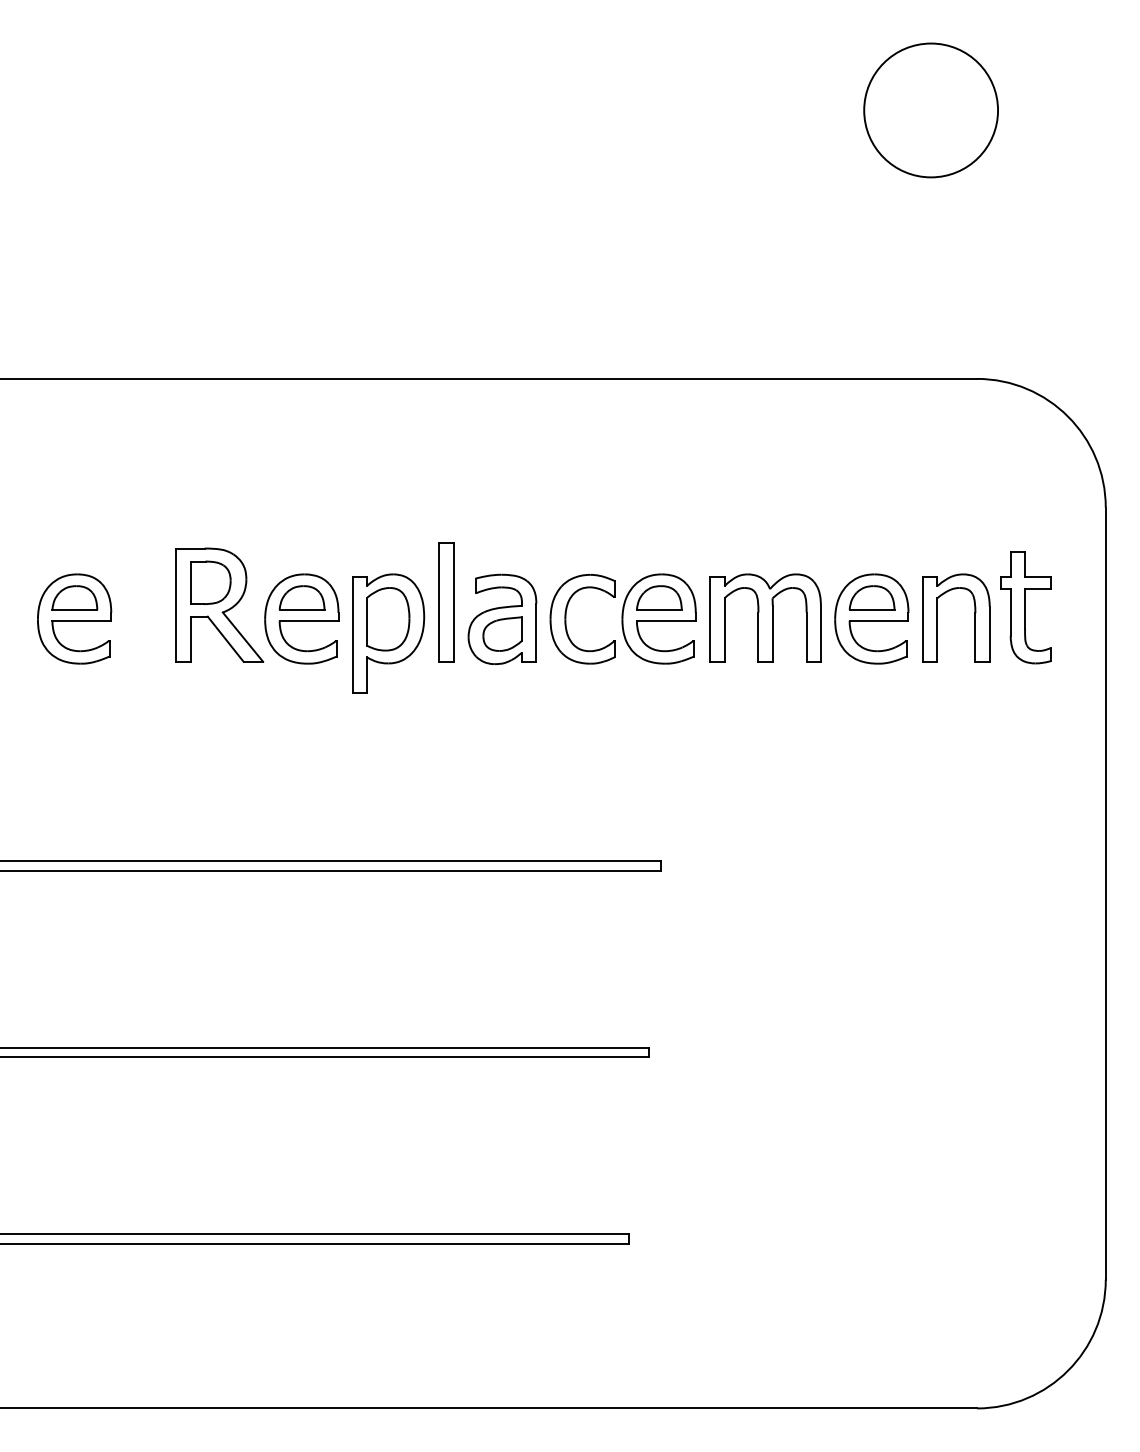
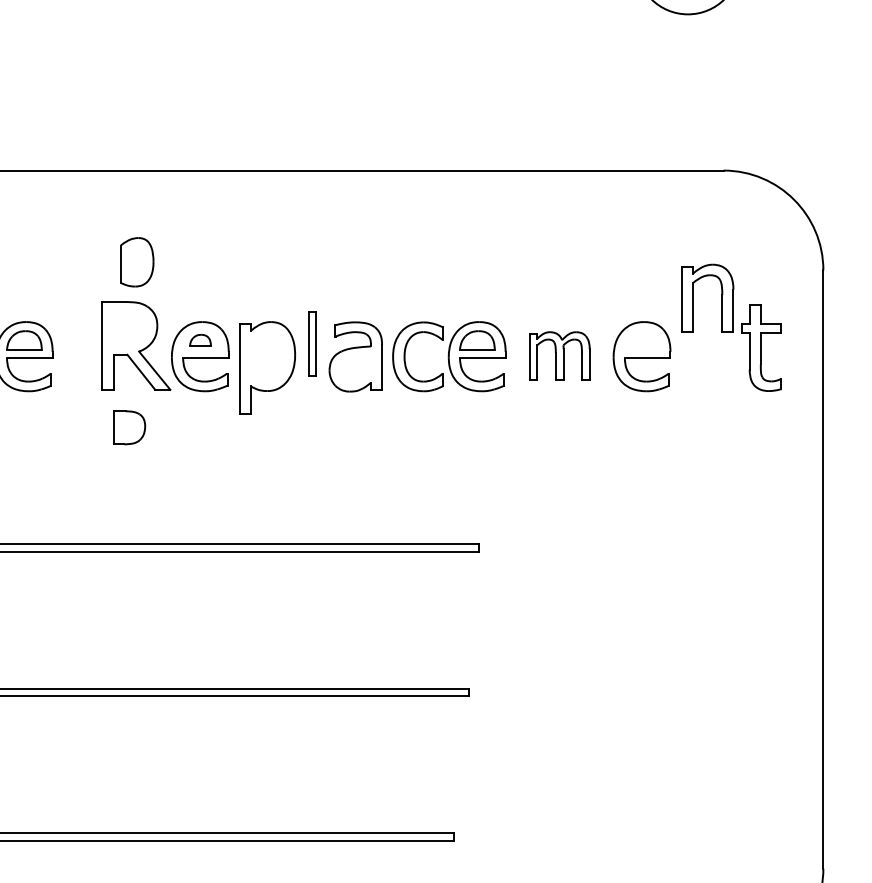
part: (210, 582) -> (129, 427), moved
part: (301, 597) -> (200, 339), size x0.6
part: (871, 597) -> (641, 339), removed
part: (446, 602) -> (312, 343), size x0.7
part: (765, 617) -> (559, 355), size x0.7
part: (974, 617) -> (721, 298), moved
part: (388, 619) -> (137, 262), moved
part: (502, 633) -> (355, 367), removed

